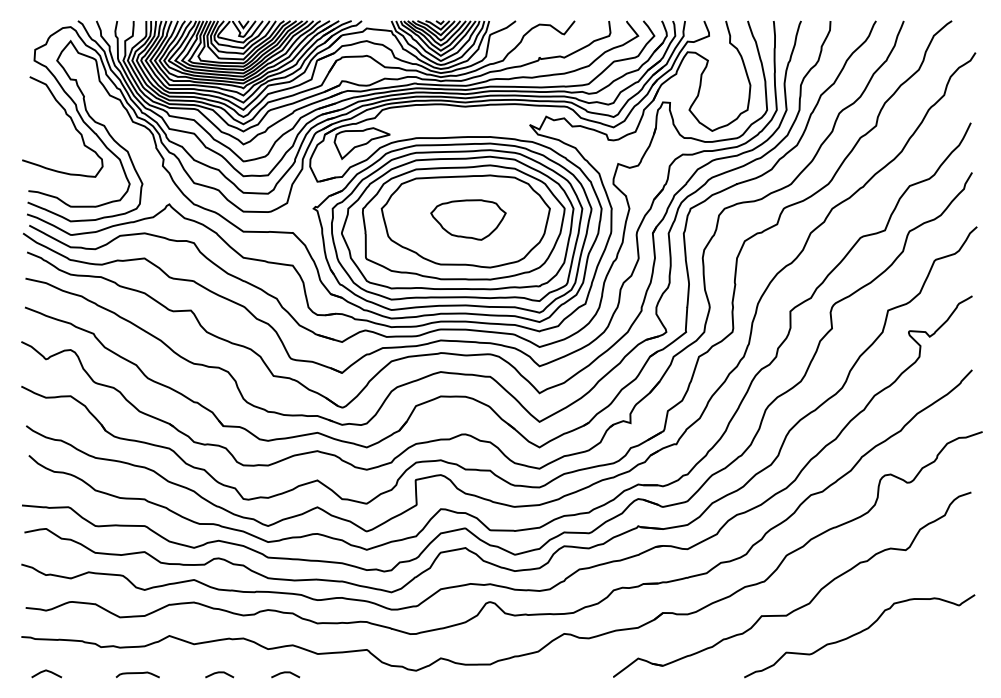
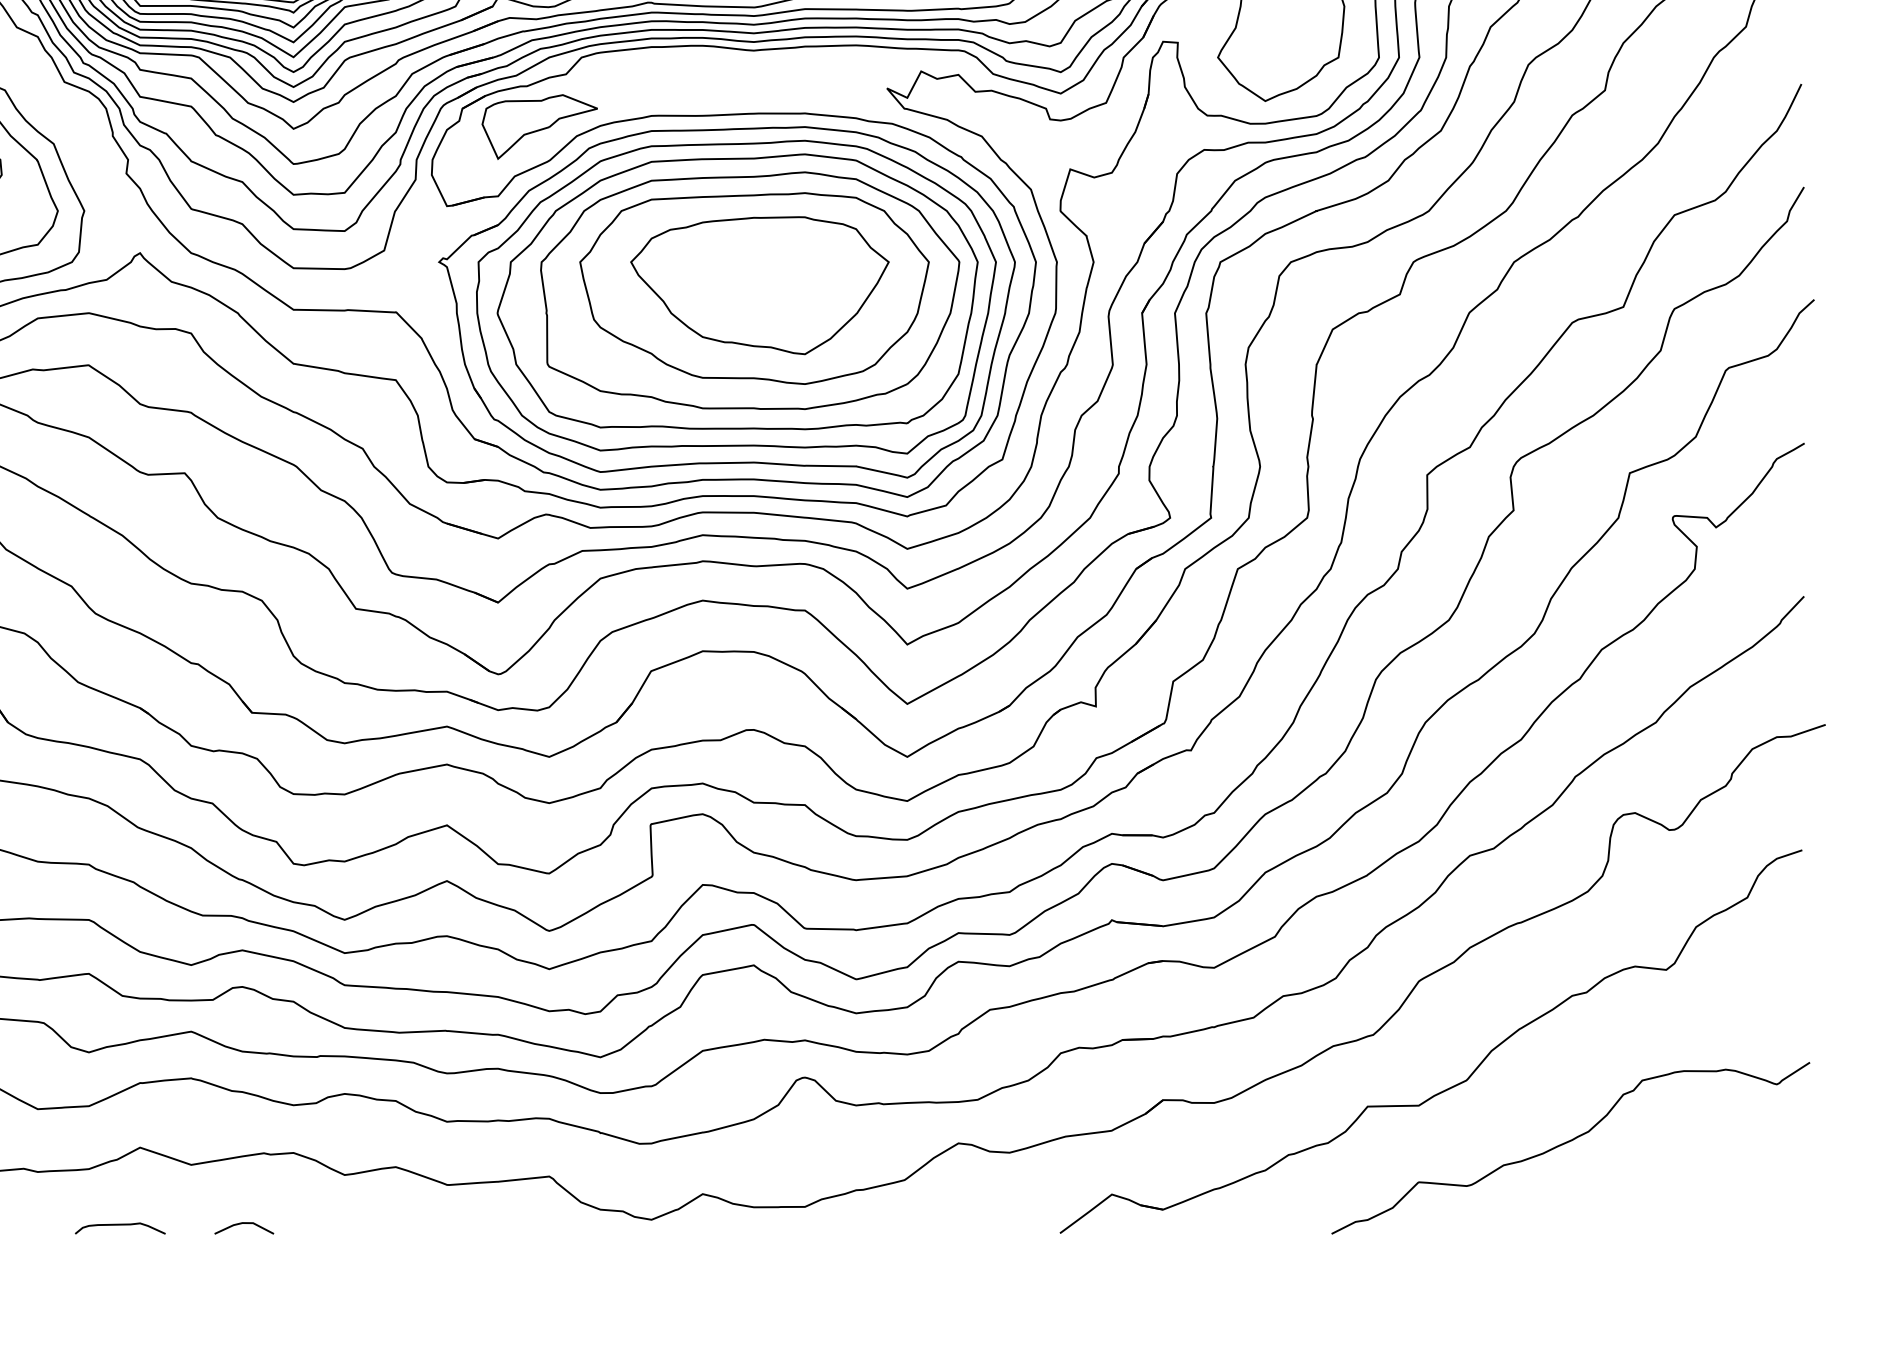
part: (468, 219) -> (760, 284), size x1.67
curve: (137, 673) -> (119, 1225), moved
line: (285, 673) -> (380, 1225), removed

